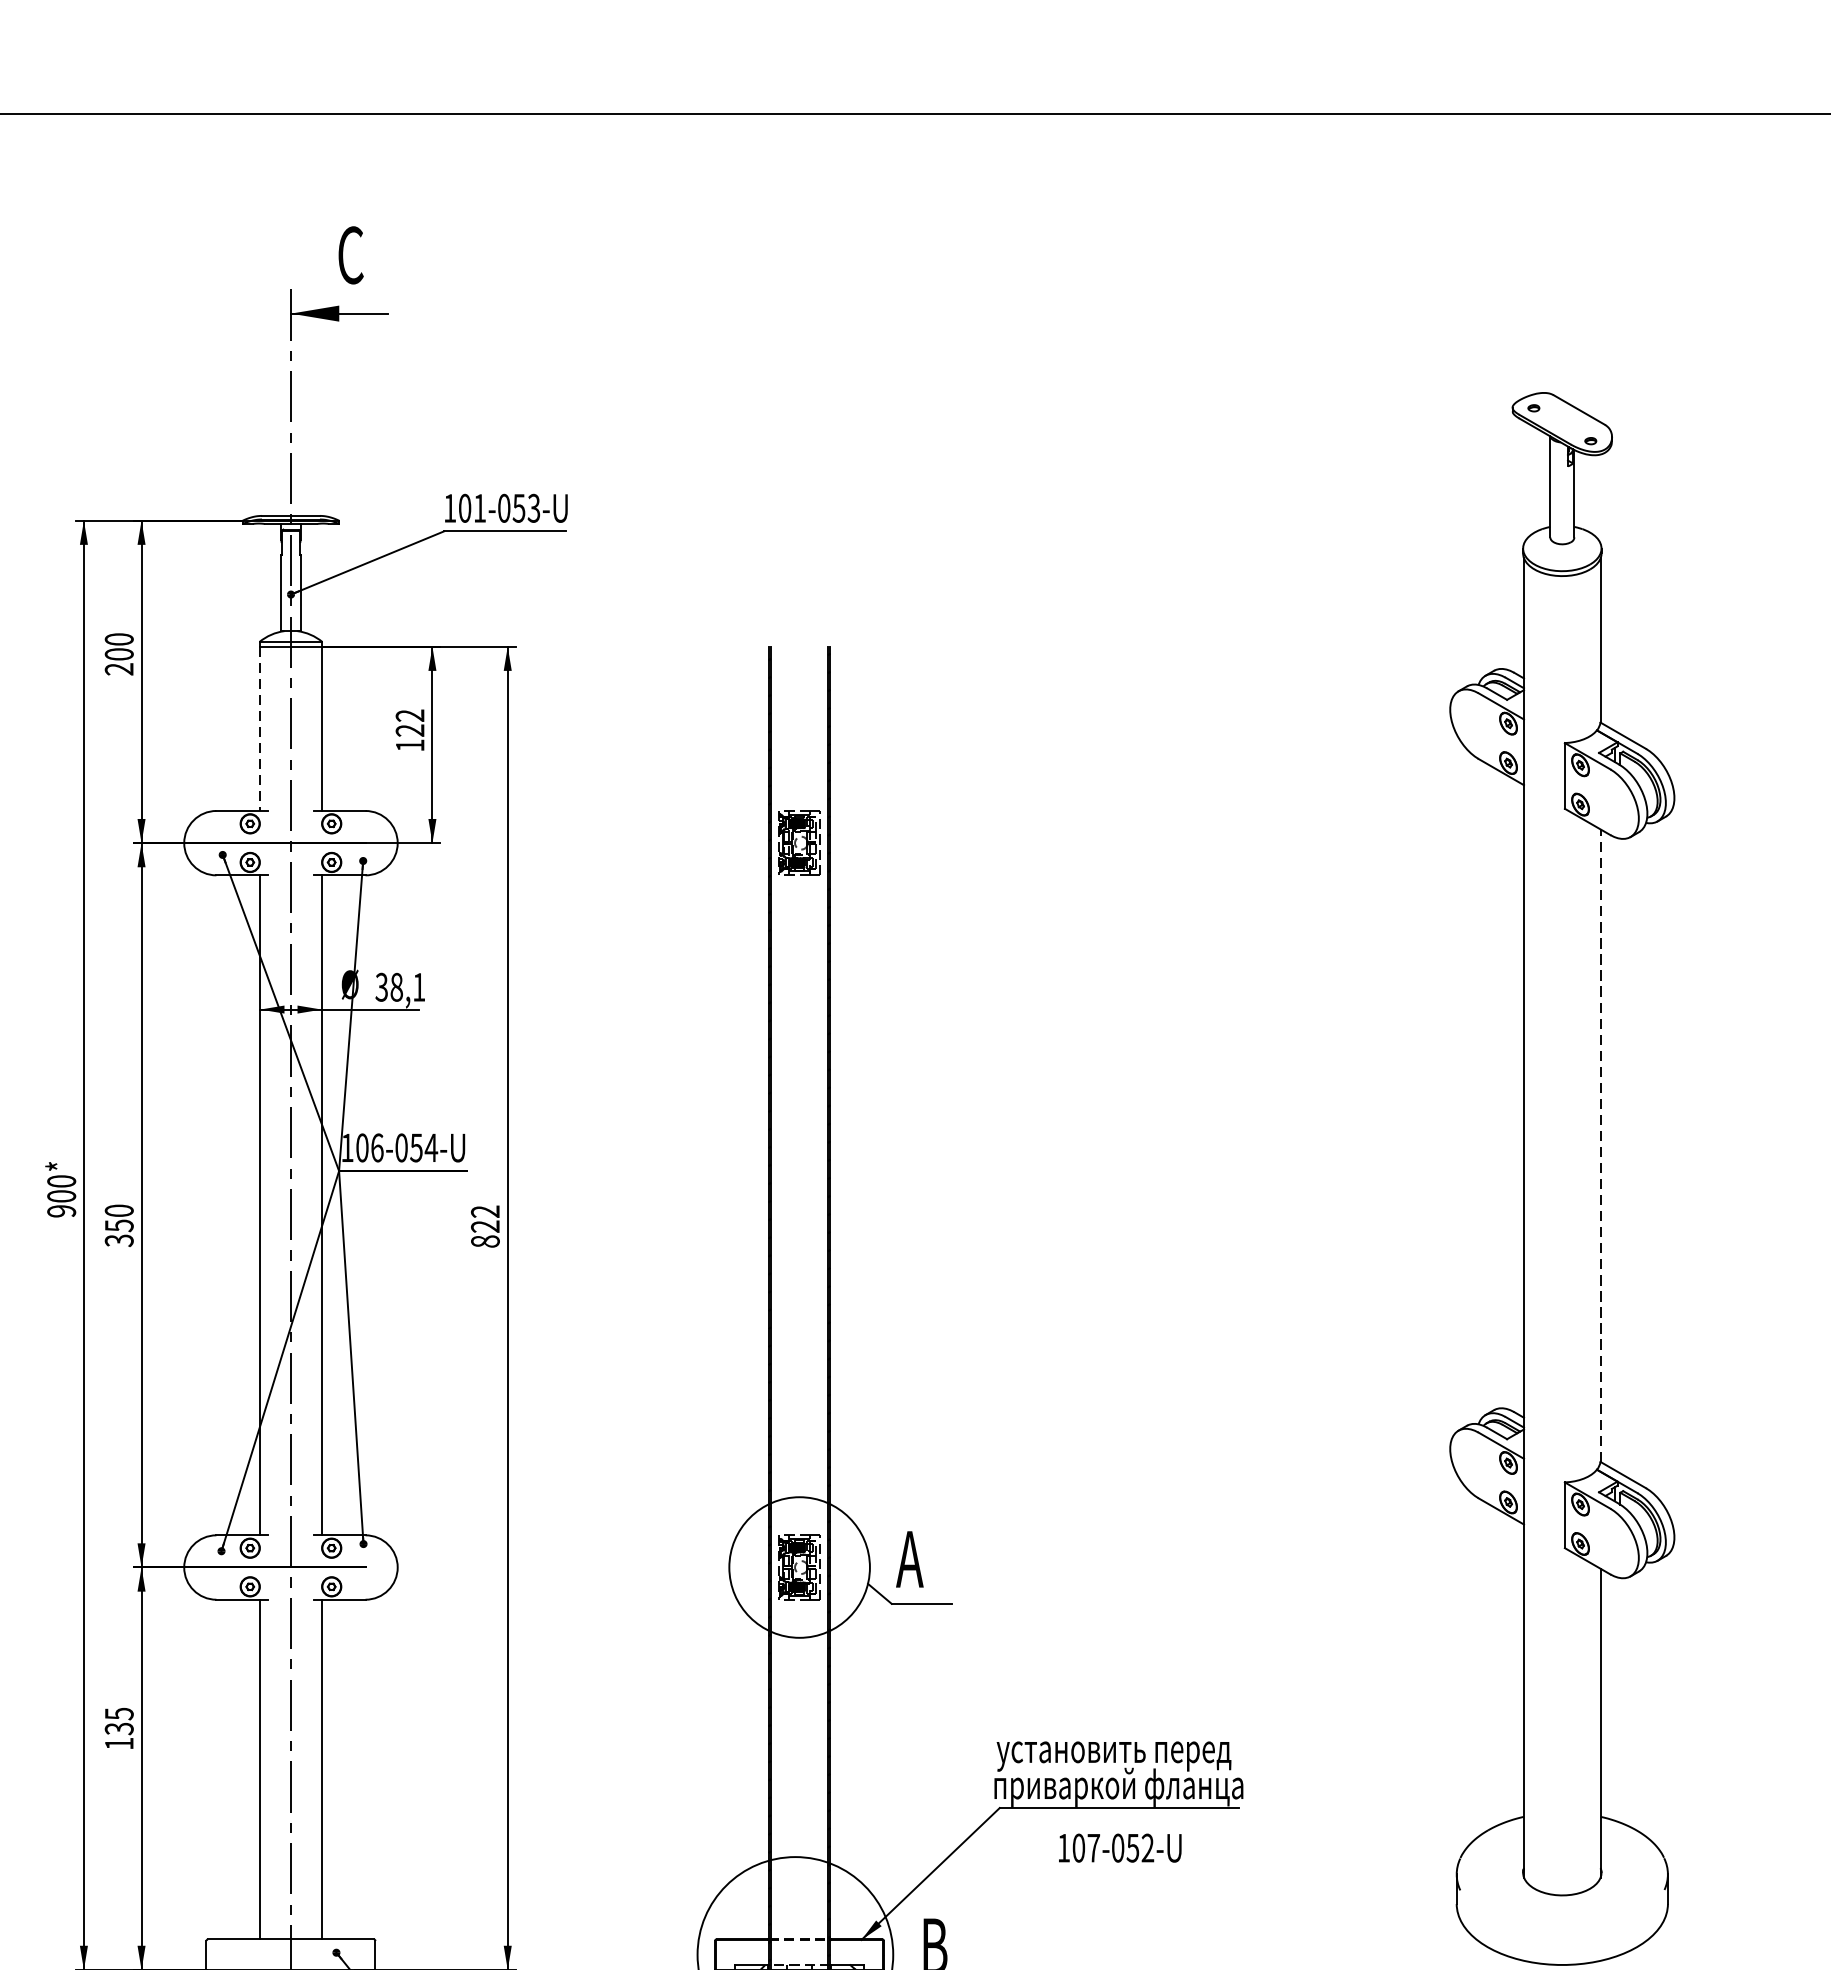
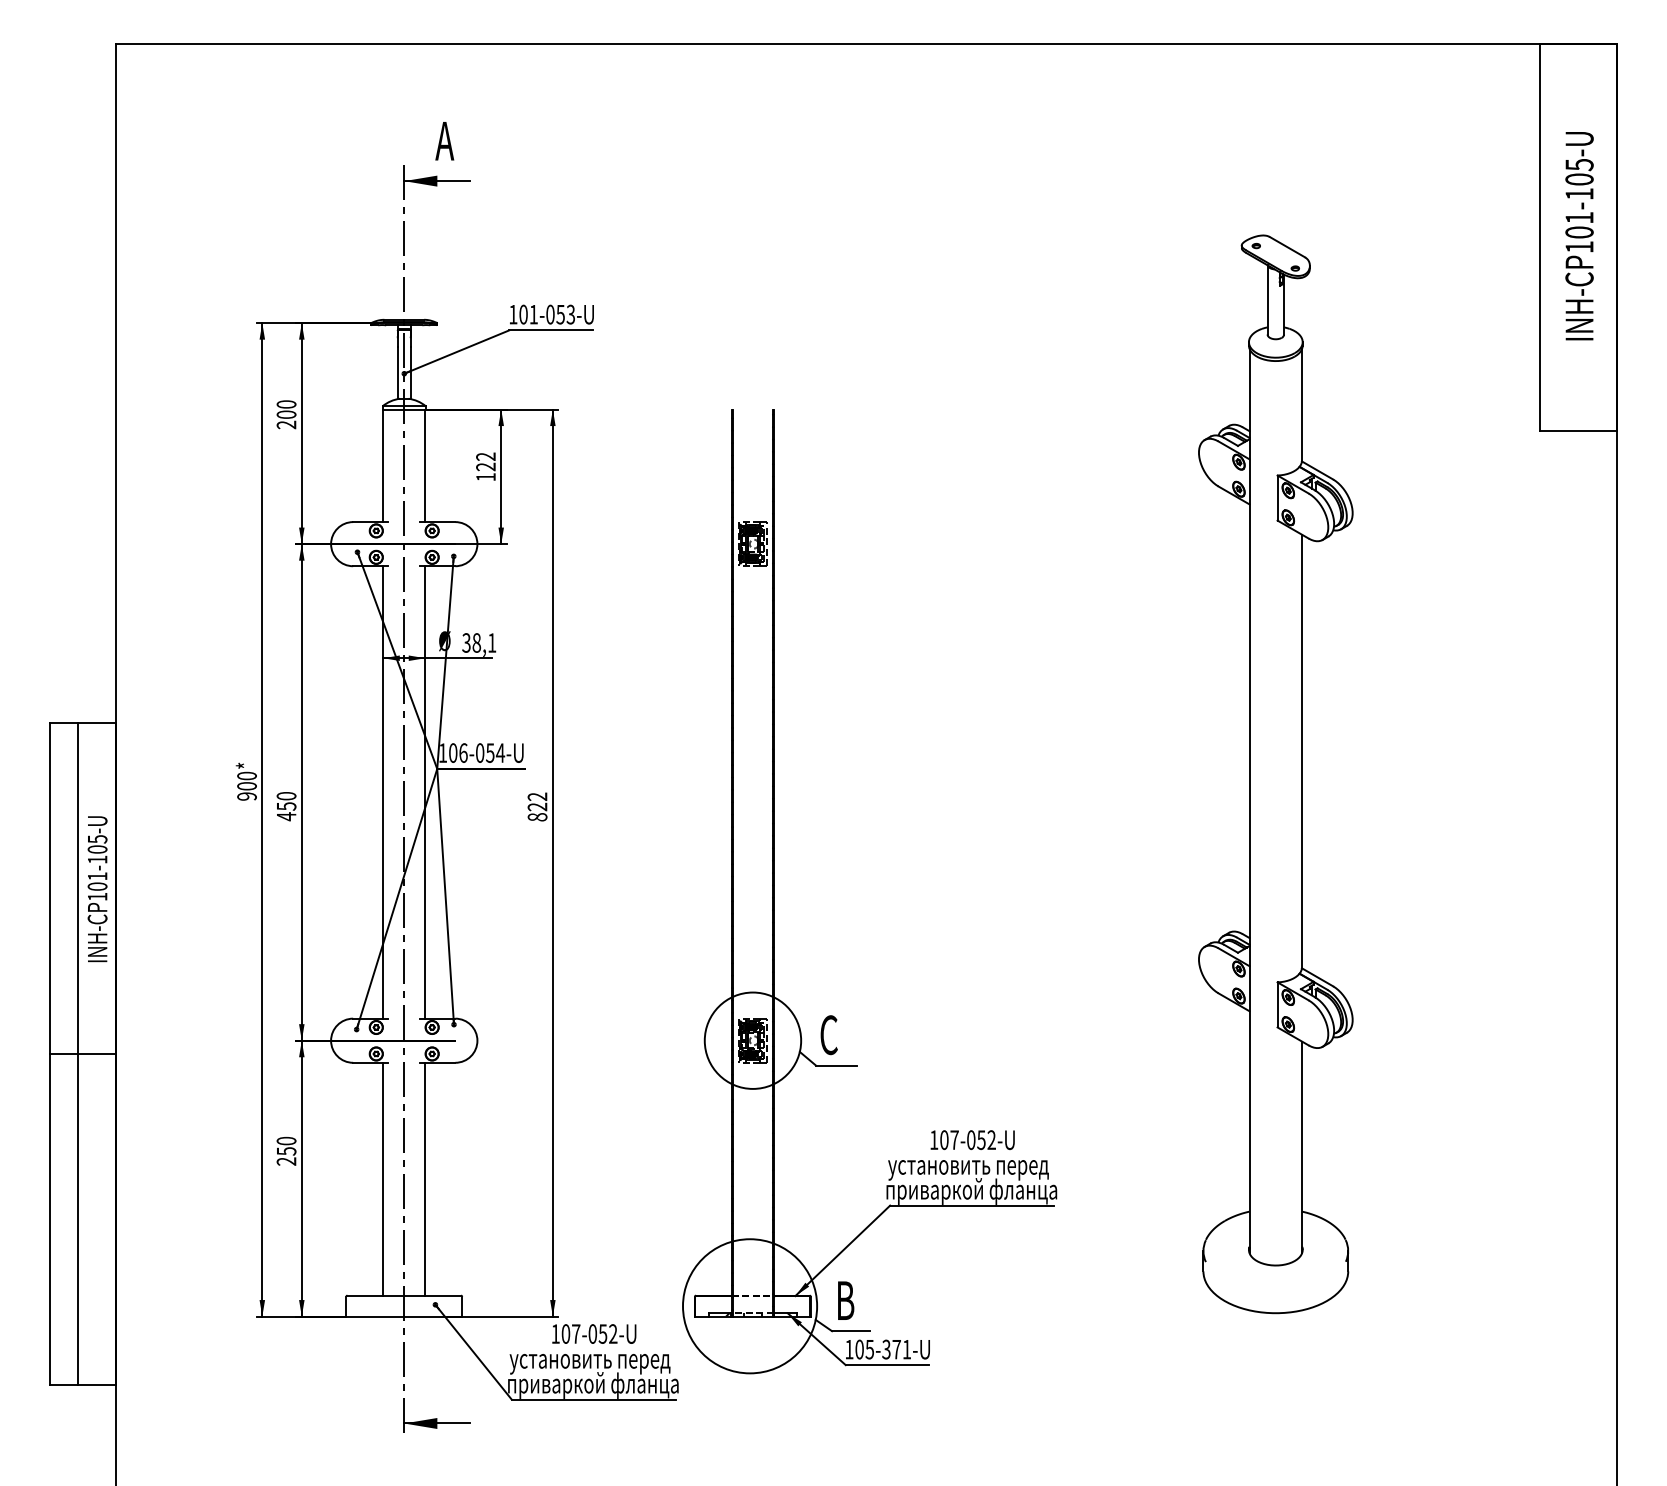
text: (349, 255) -> (444, 141), C -> A
line: (260, 729) -> (383, 466), dashed -> solid
line: (1601, 1145) -> (1302, 751), dashed -> solid
text: (119, 1240) -> (286, 816), 350 -> 450
text: (909, 1559) -> (828, 1035), A -> C
text: (119, 1727) -> (286, 1150), 135 -> 250
text: (1119, 1847) -> (972, 1139), moved

